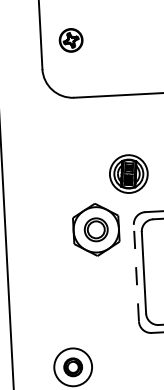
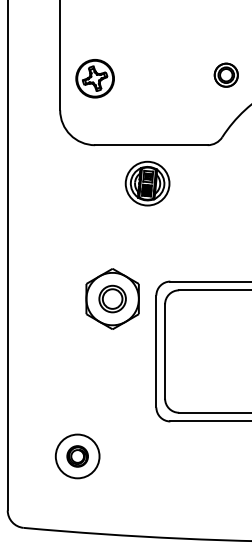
part: (70, 40) -> (94, 78), size x1.43
part: (128, 173) -> (147, 183), moved
line: (136, 273) -> (156, 351), dashed -> solid

